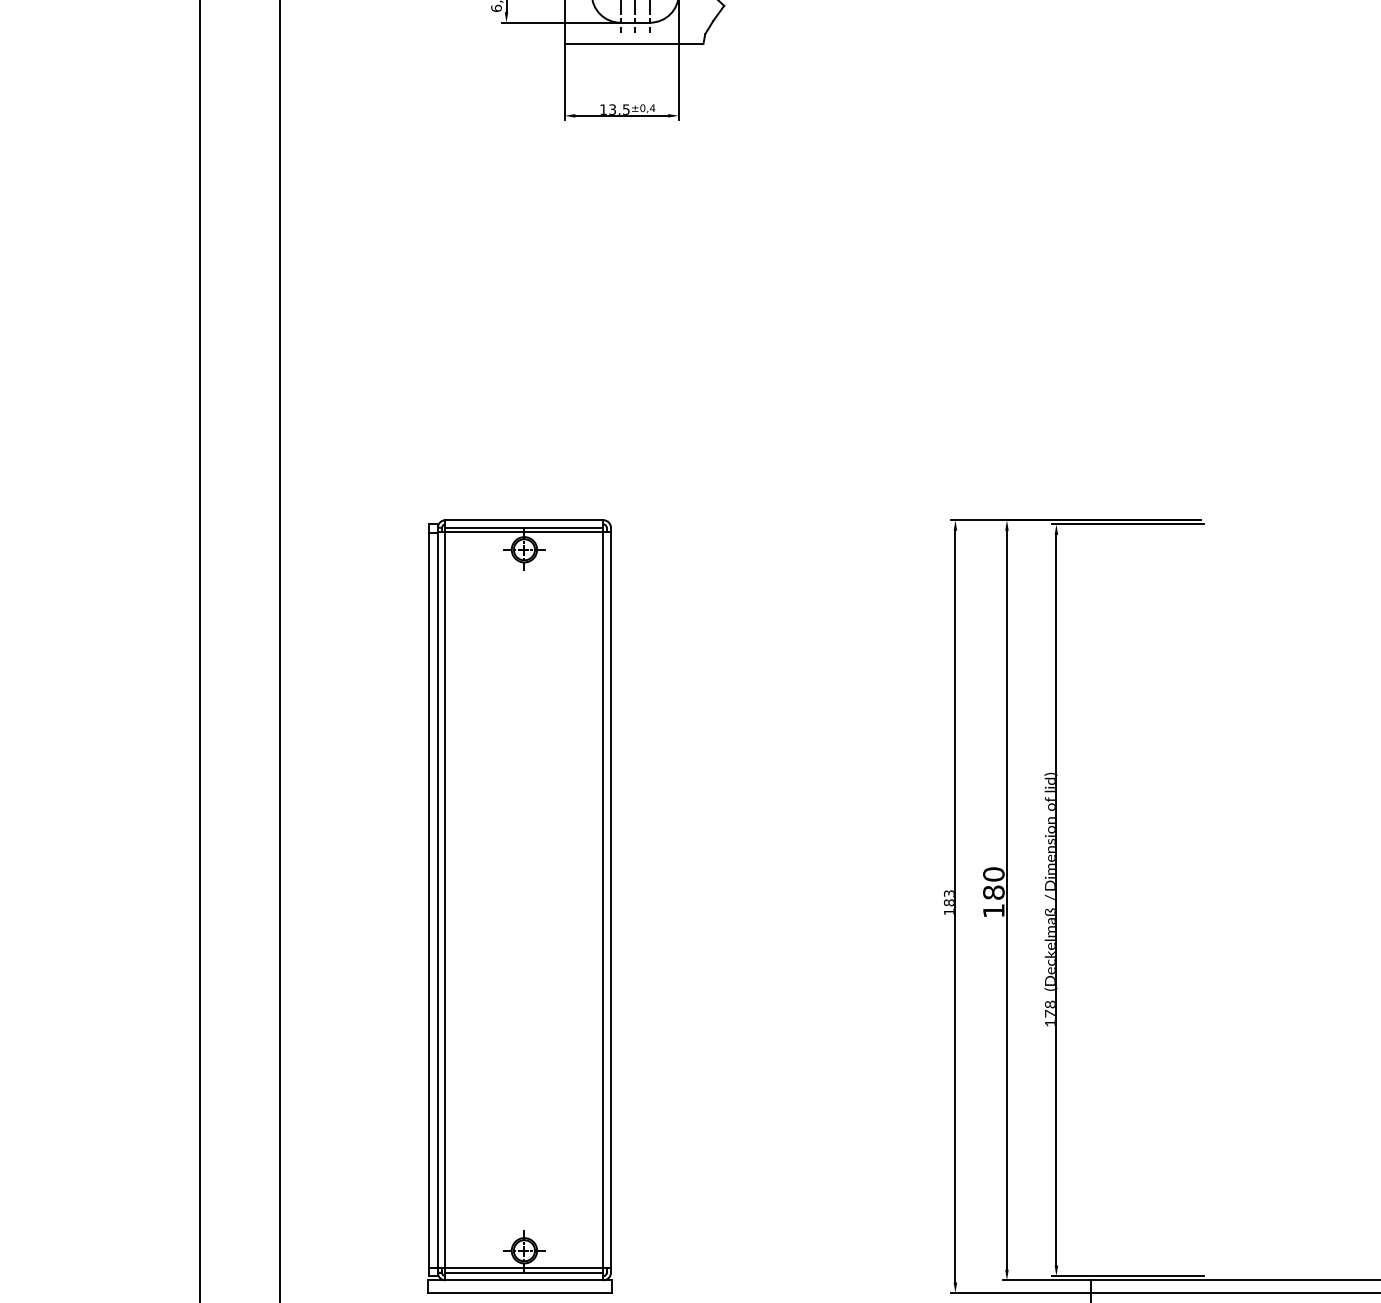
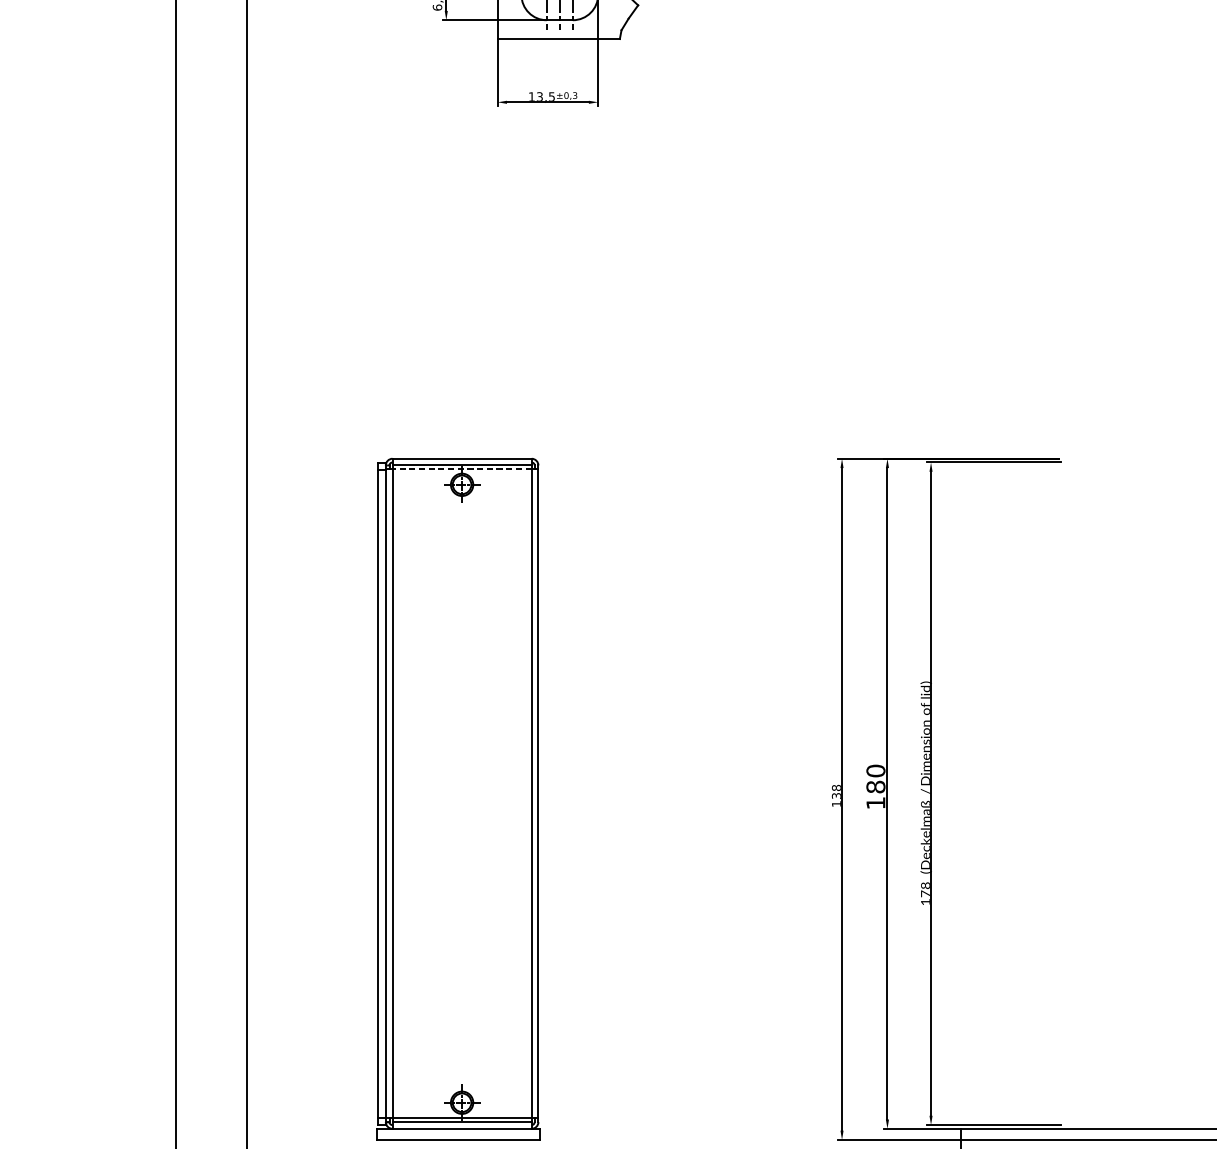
text: (652, 108) -> (575, 95), ±0,4 -> ±0,3
line: (524, 532) -> (462, 469), solid -> dashed
text: (948, 898) -> (835, 792), 183 -> 138

